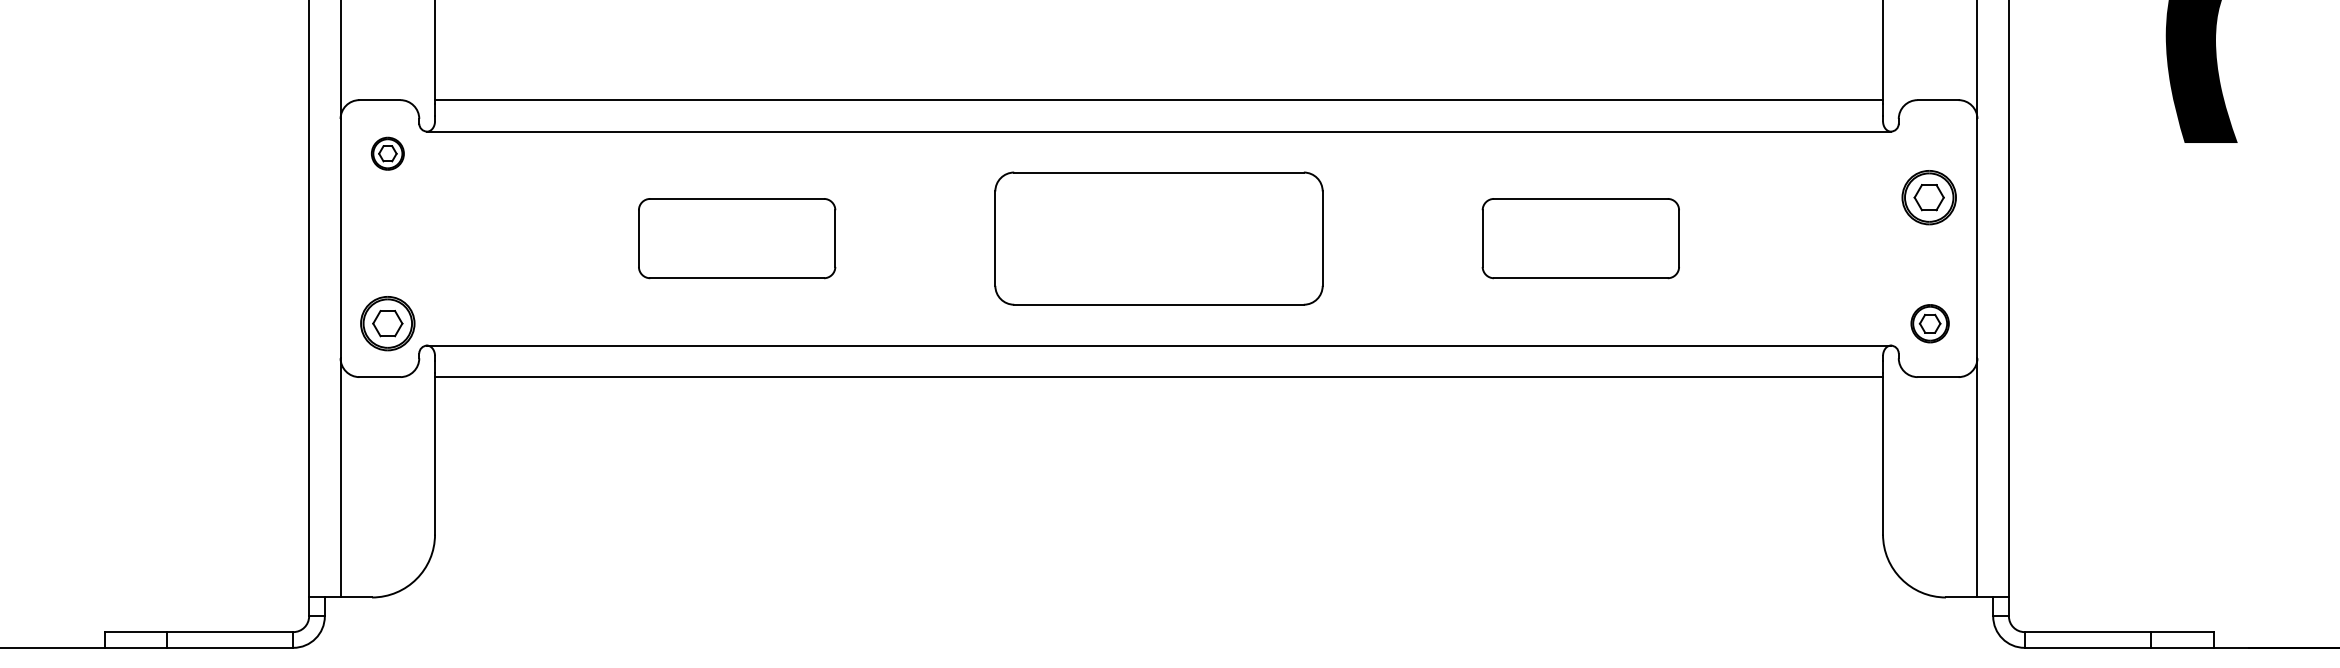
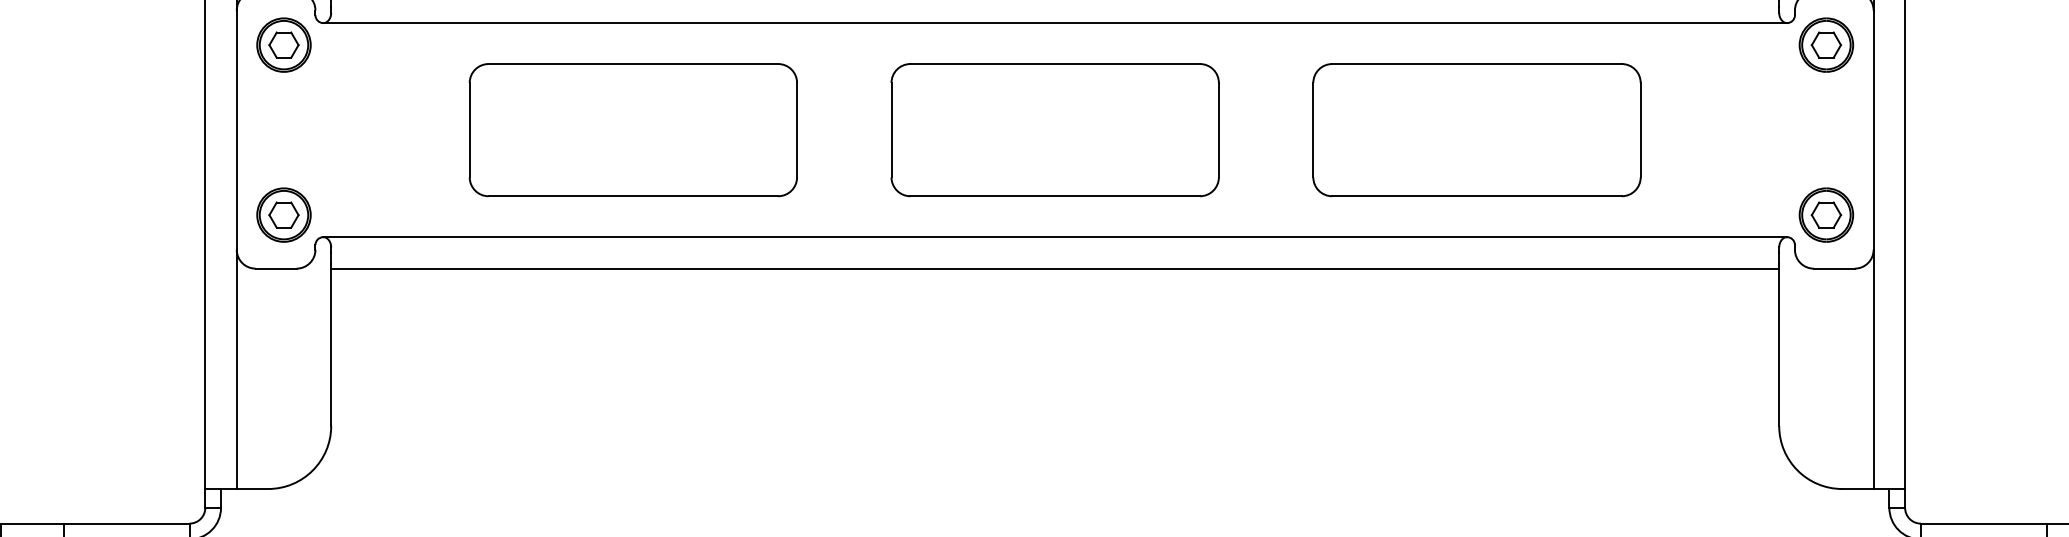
part: (387, 153) -> (283, 45), size x1.67
part: (1928, 197) -> (1825, 45), moved
part: (736, 238) -> (632, 130), size x1.67
part: (1580, 238) -> (1476, 130), size x1.67
part: (1929, 323) -> (1825, 215), size x1.43

